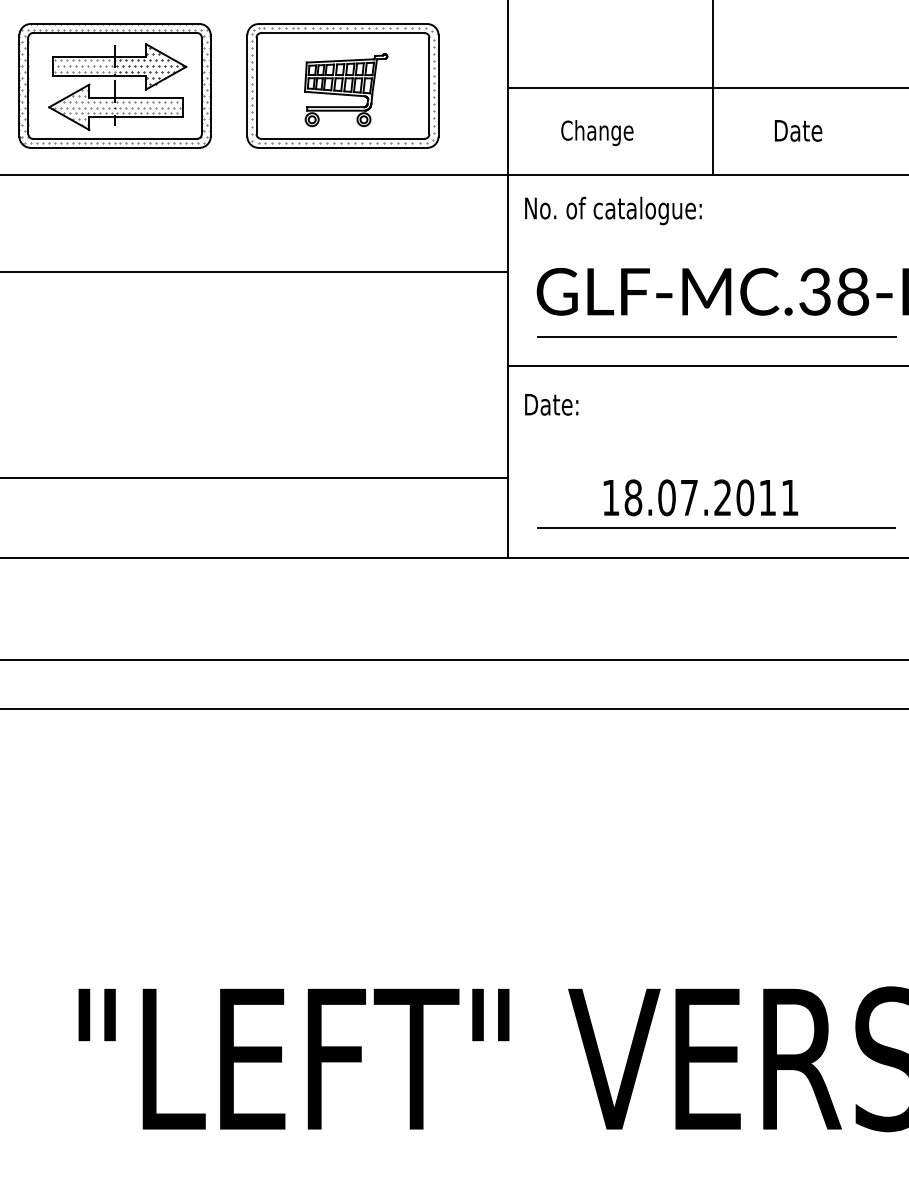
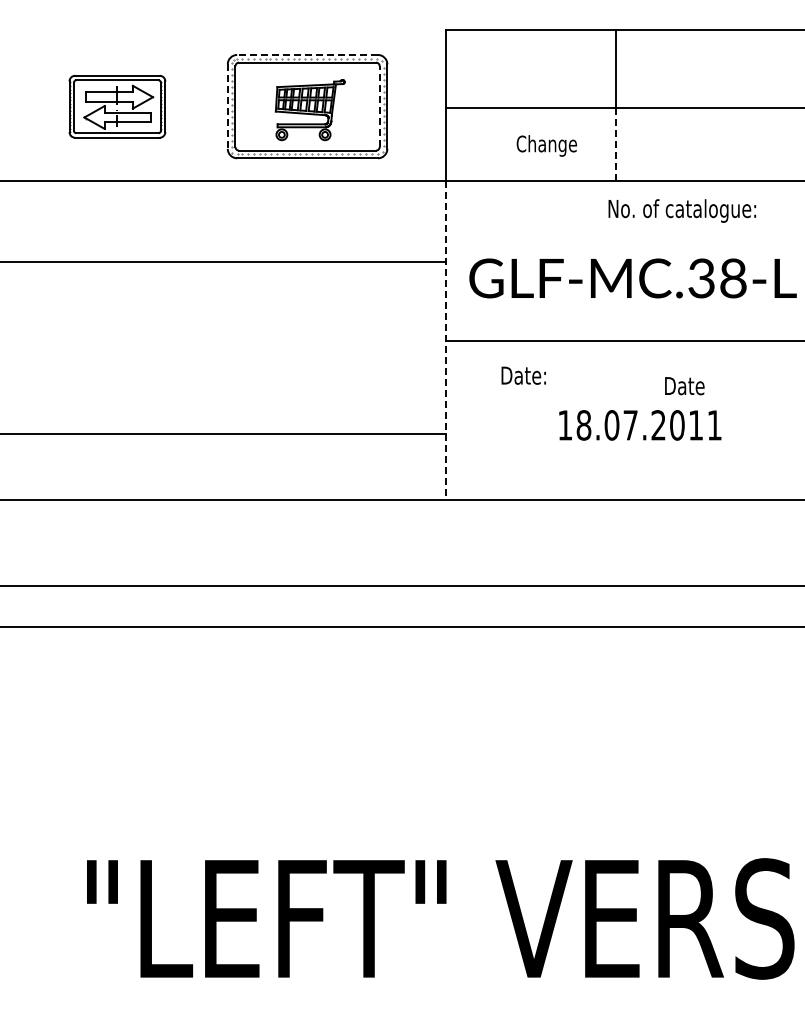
line: (342, 23) -> (307, 54), solid -> dashed
part: (115, 85) -> (117, 106), size x0.6
line: (429, 85) -> (379, 106), solid -> dashed
line: (247, 86) -> (227, 107), solid -> dashed
text: (798, 131) -> (684, 386), moved
text: (596, 132) -> (546, 145), moved
line: (713, 132) -> (616, 145), solid -> dashed
text: (612, 210) -> (681, 210), moved
line: (716, 337) -> (619, 316), removed
line: (508, 366) -> (445, 340), solid -> dashed
text: (551, 404) -> (523, 375), moved
text: (701, 497) -> (640, 425), moved
line: (716, 527) -> (619, 475), removed

